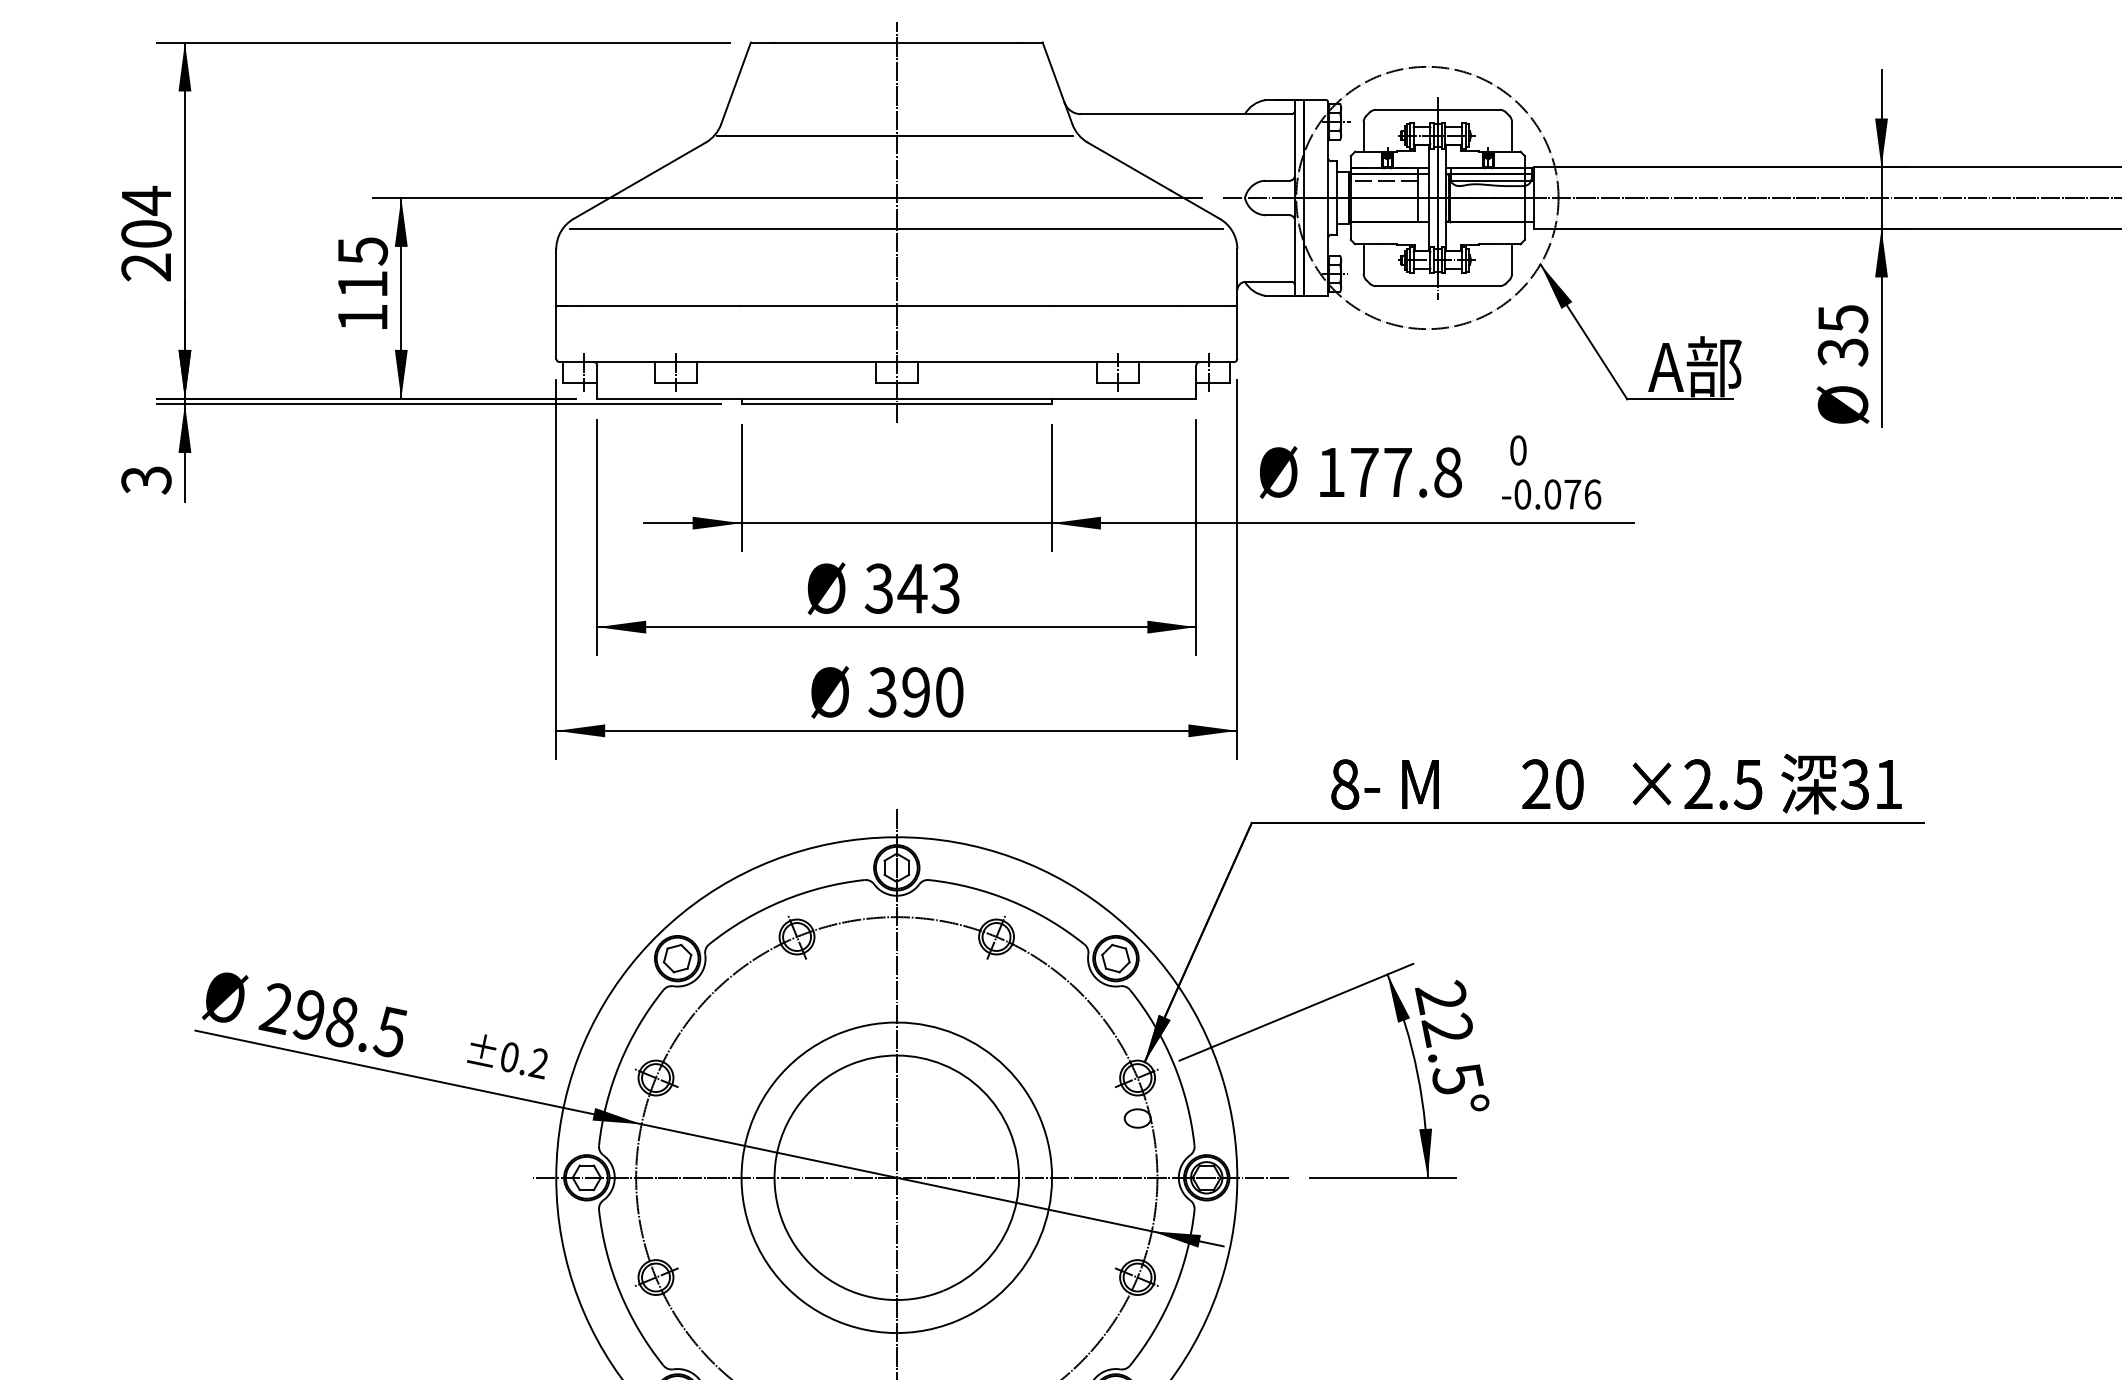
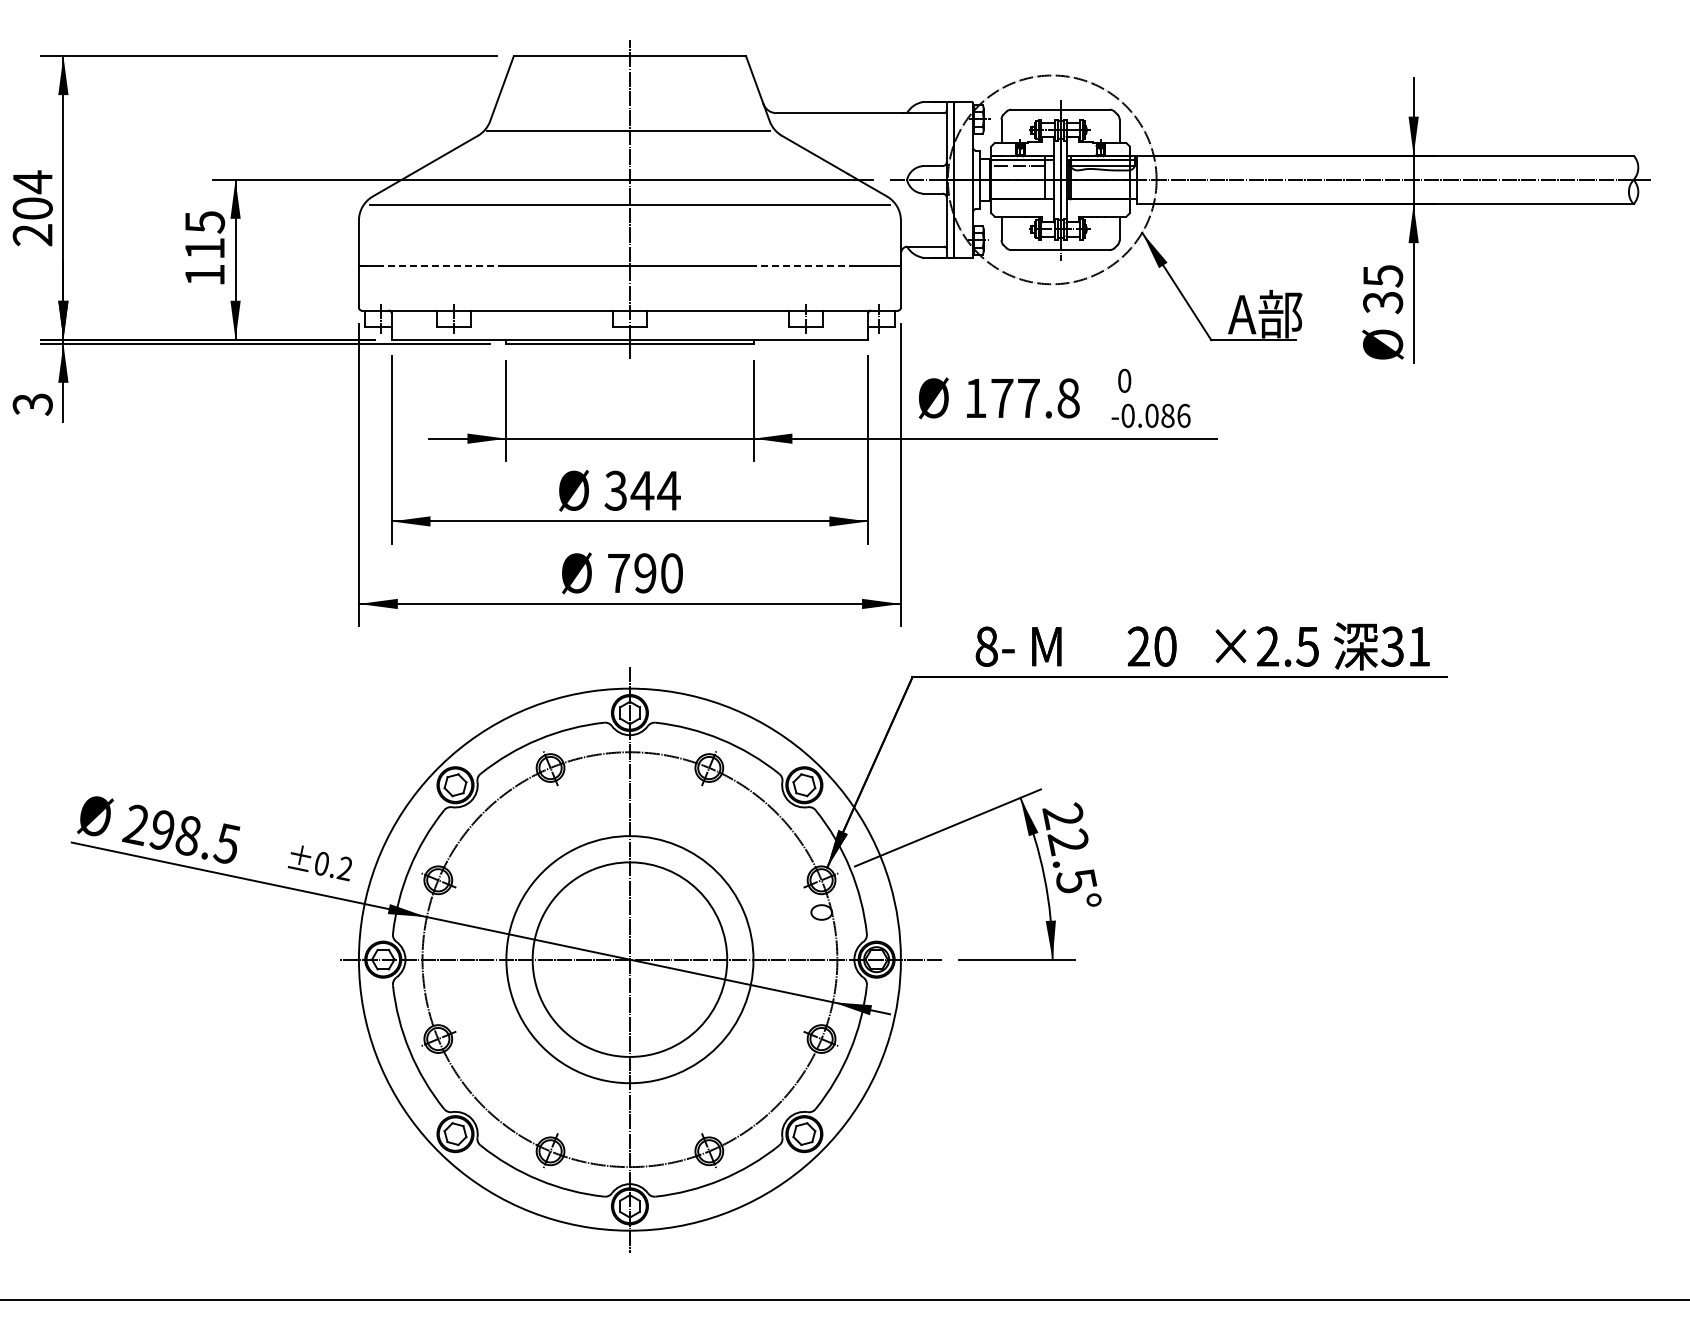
line: (661, 306) -> (442, 266), solid -> dashed
line: (1117, 306) -> (805, 266), solid -> dashed
text: (1572, 494) -> (1167, 415), -0.076 -> -0.086
text: (945, 588) -> (668, 490), 343 -> 344
text: (882, 692) -> (618, 573), 390 -> 790

